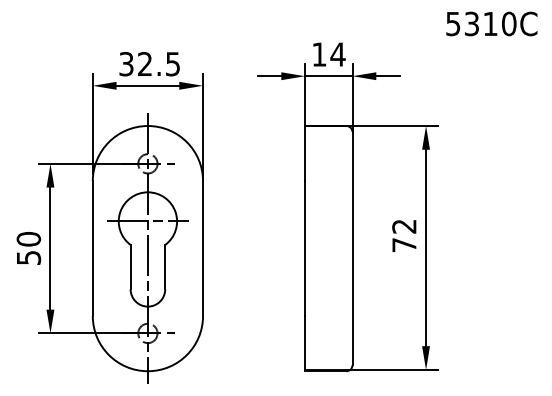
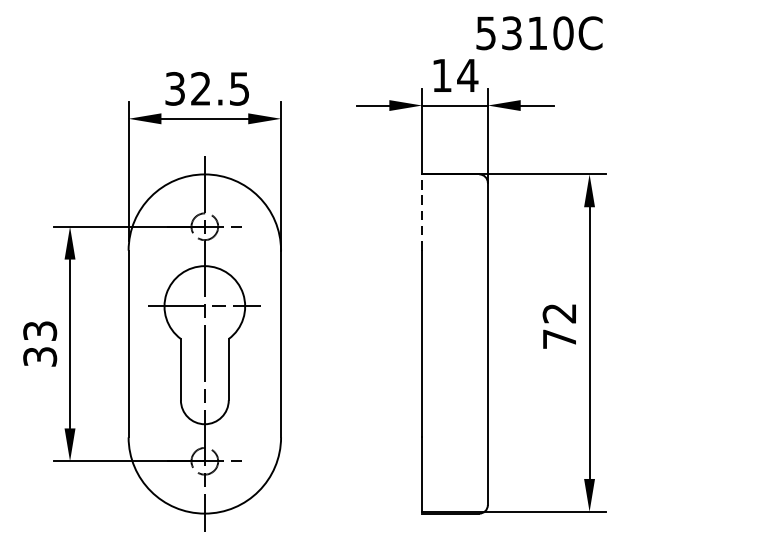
text: (491, 23) -> (538, 32), moved
line: (305, 153) -> (422, 212), solid -> dashed
text: (28, 248) -> (39, 343), 50 -> 33

